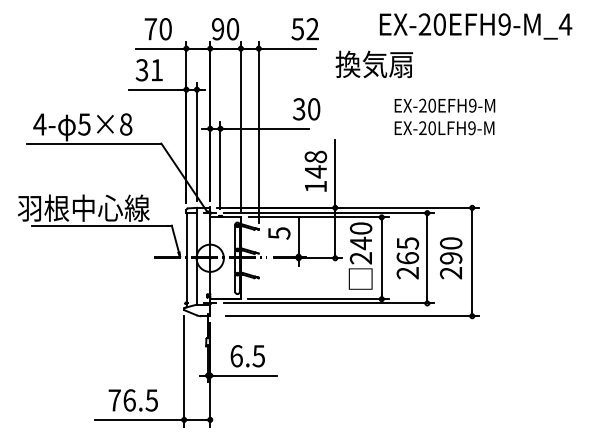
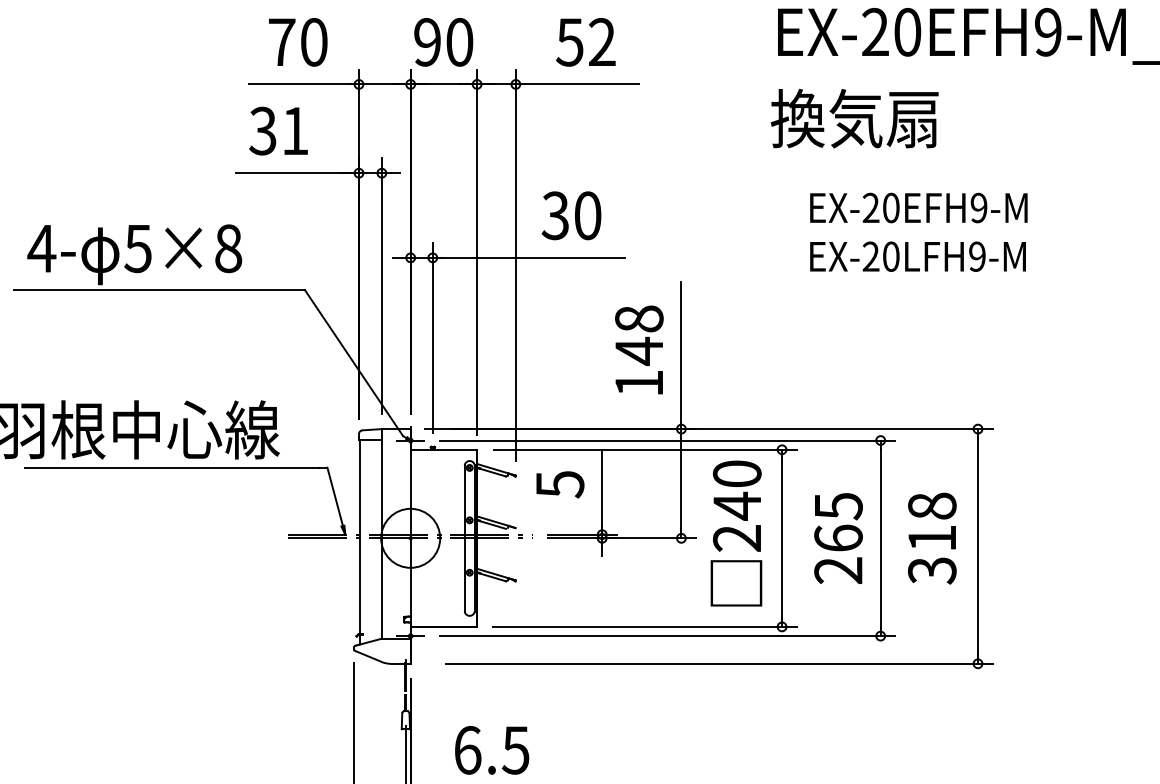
text: (304, 29) -> (584, 42), moved
text: (373, 64) -> (852, 118), moved
text: (306, 109) -> (571, 216), moved
text: (451, 258) -> (933, 538), 290 -> 318

